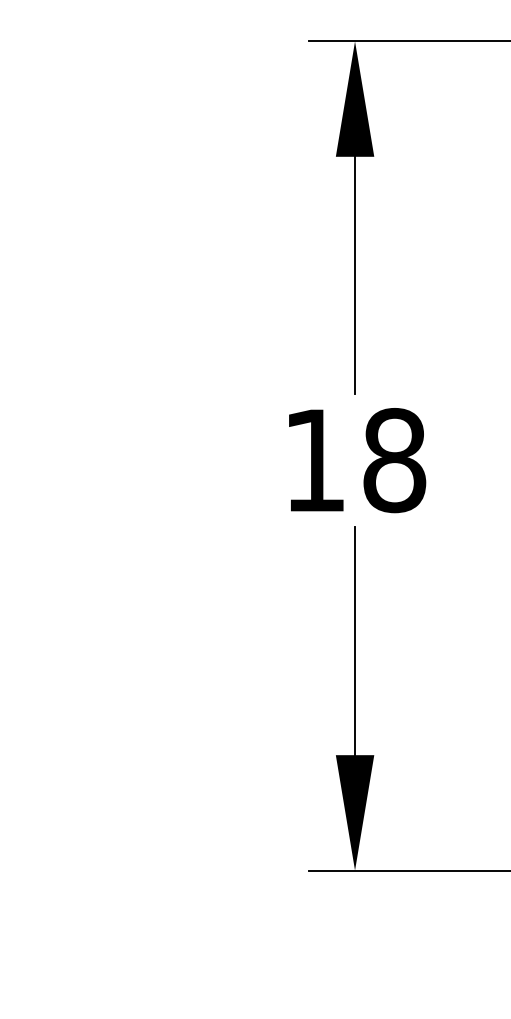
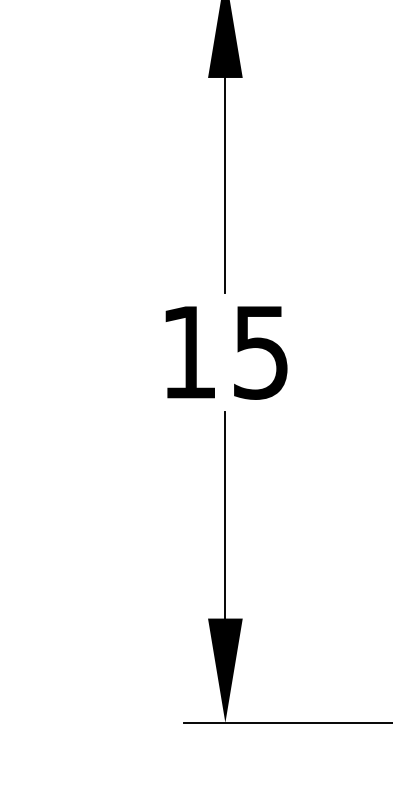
text: (394, 460) -> (261, 352), 18 -> 15

